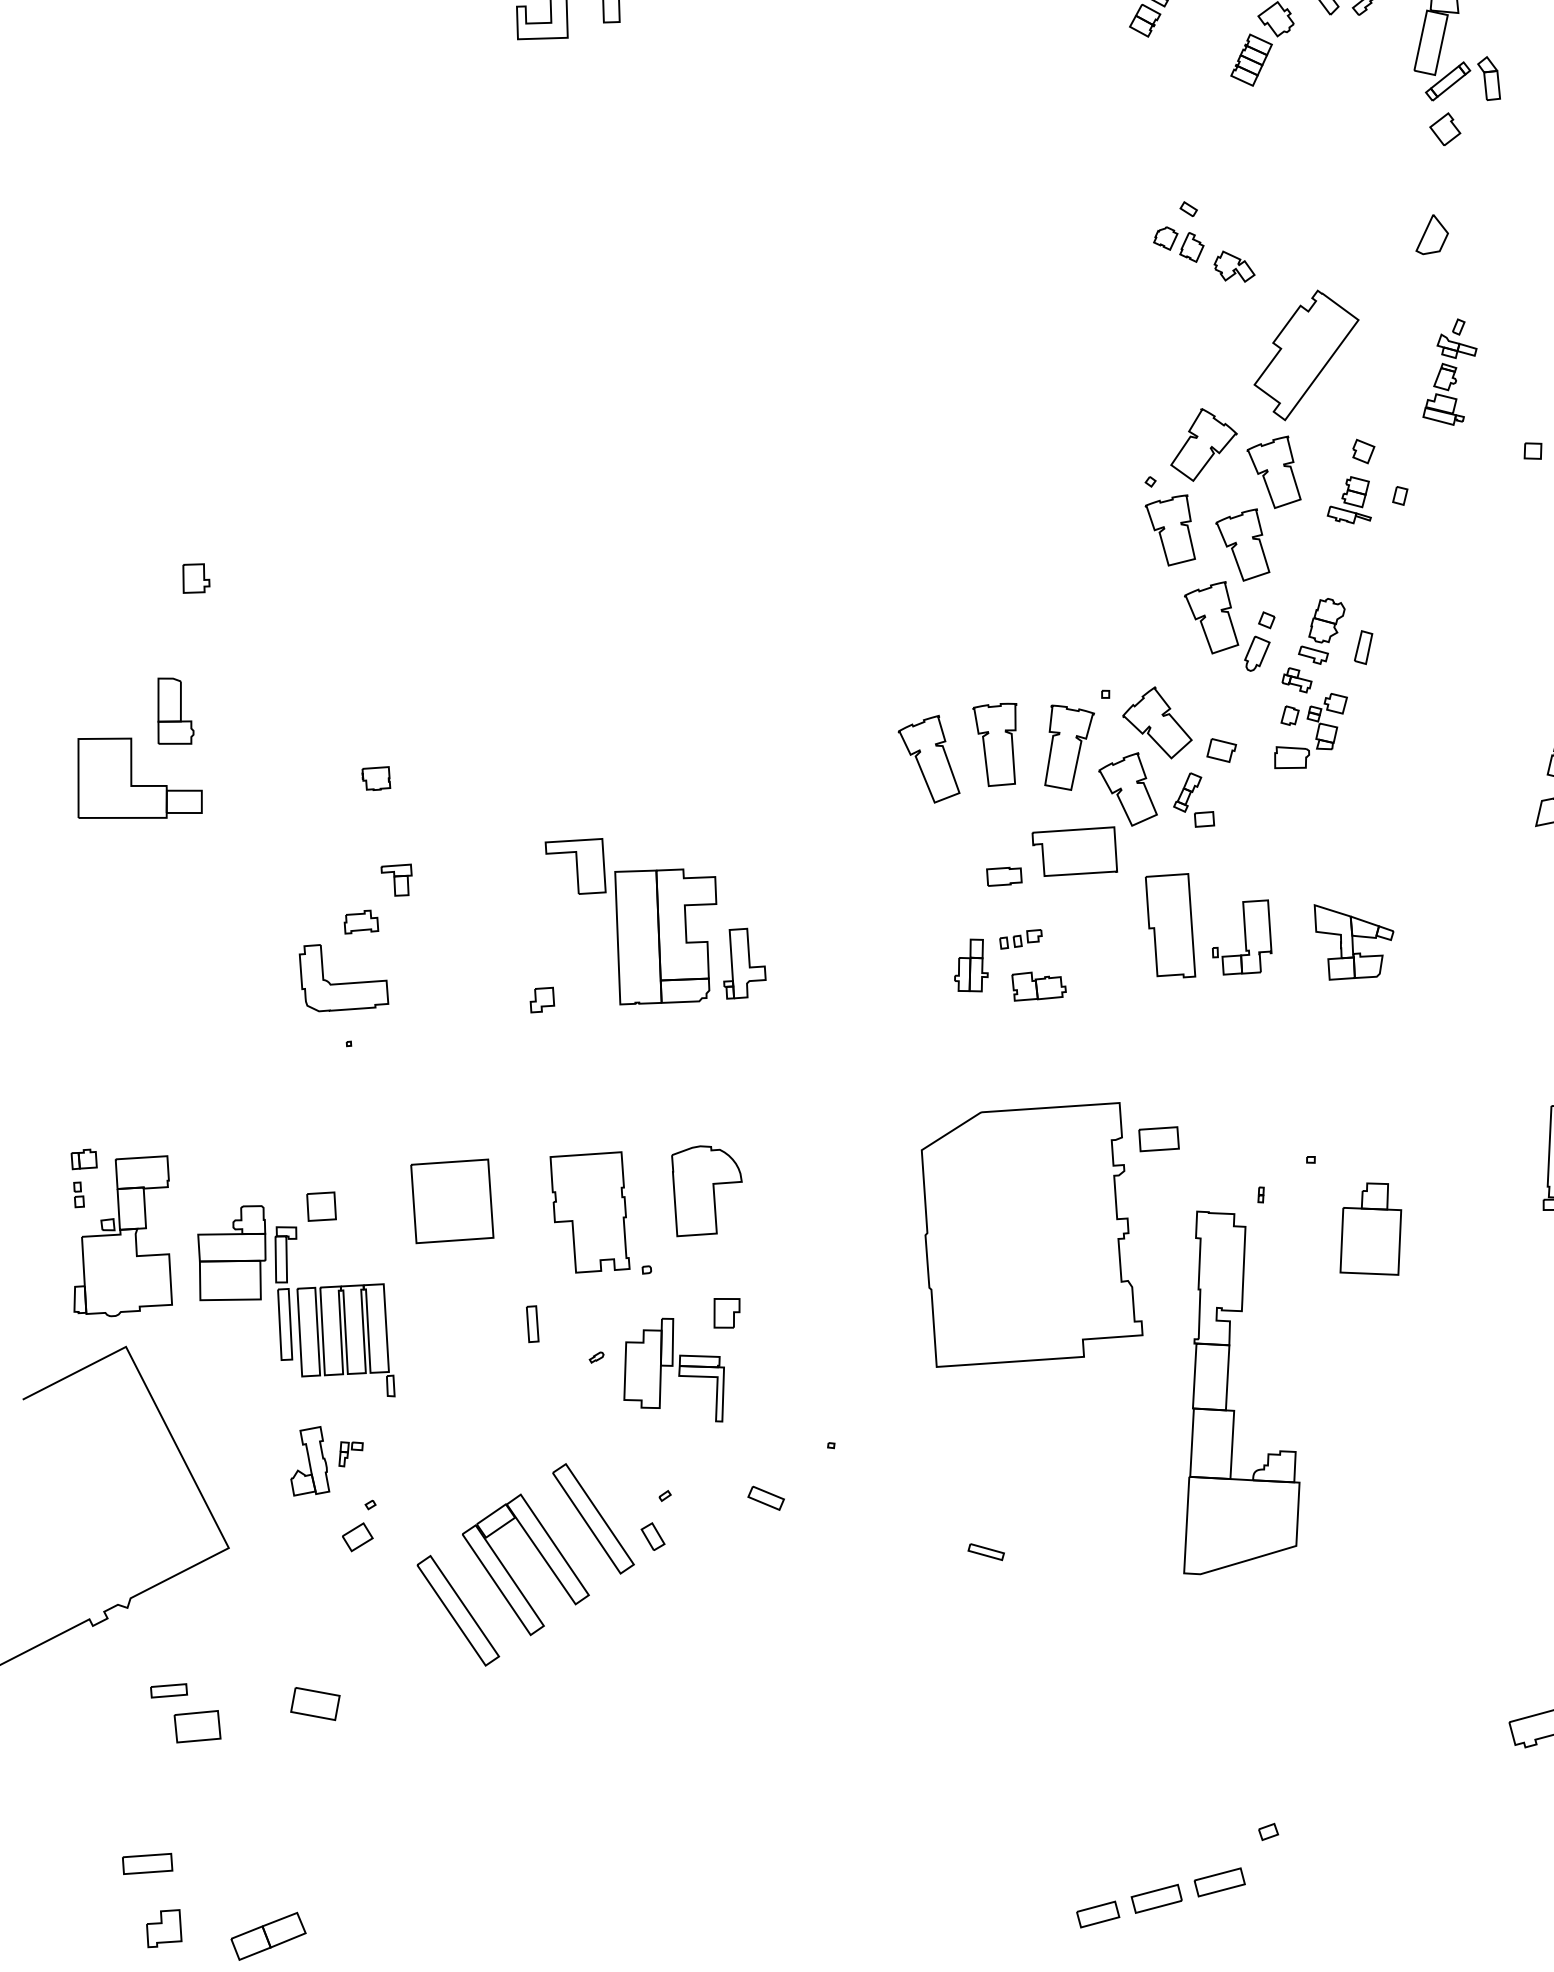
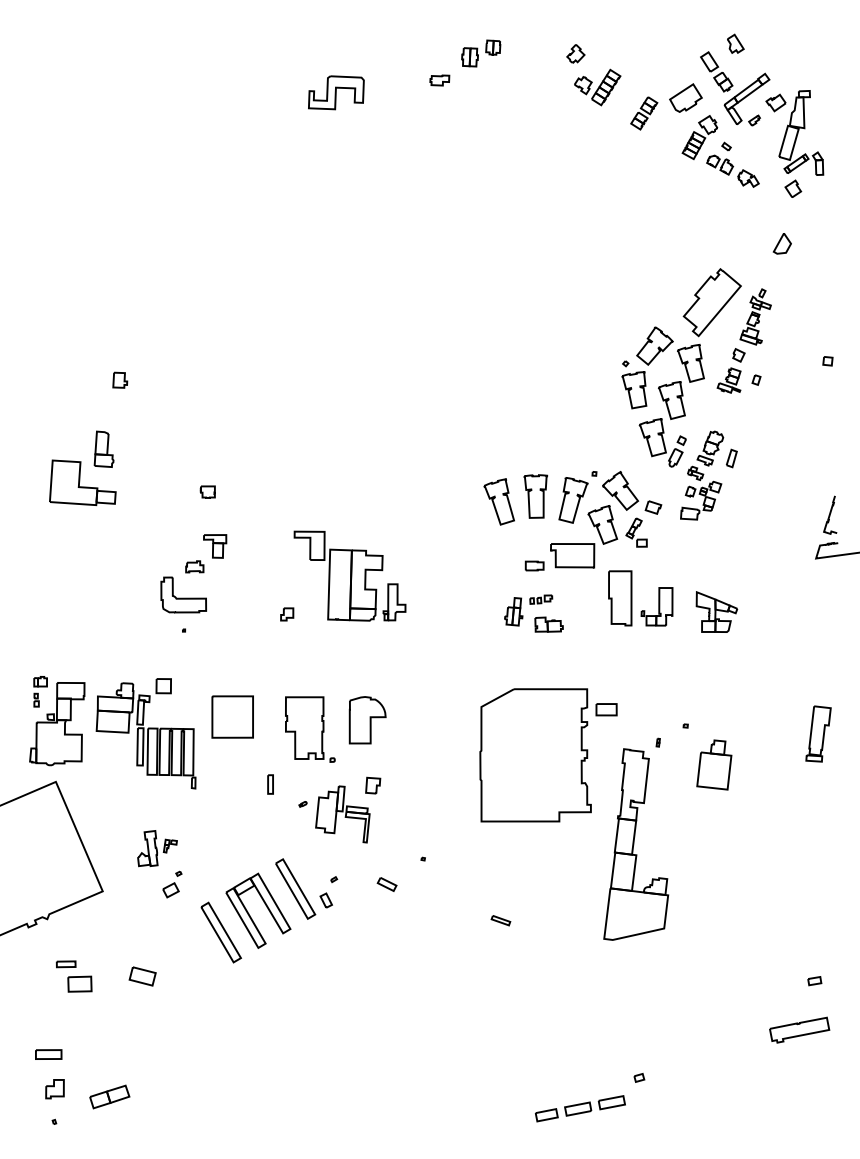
part: (1202, 242) -> (732, 164), moved
part: (1448, 371) -> (755, 316), moved
part: (397, 880) -> (215, 546), size x1.43
part: (293, 1298) -> (145, 733), moved

